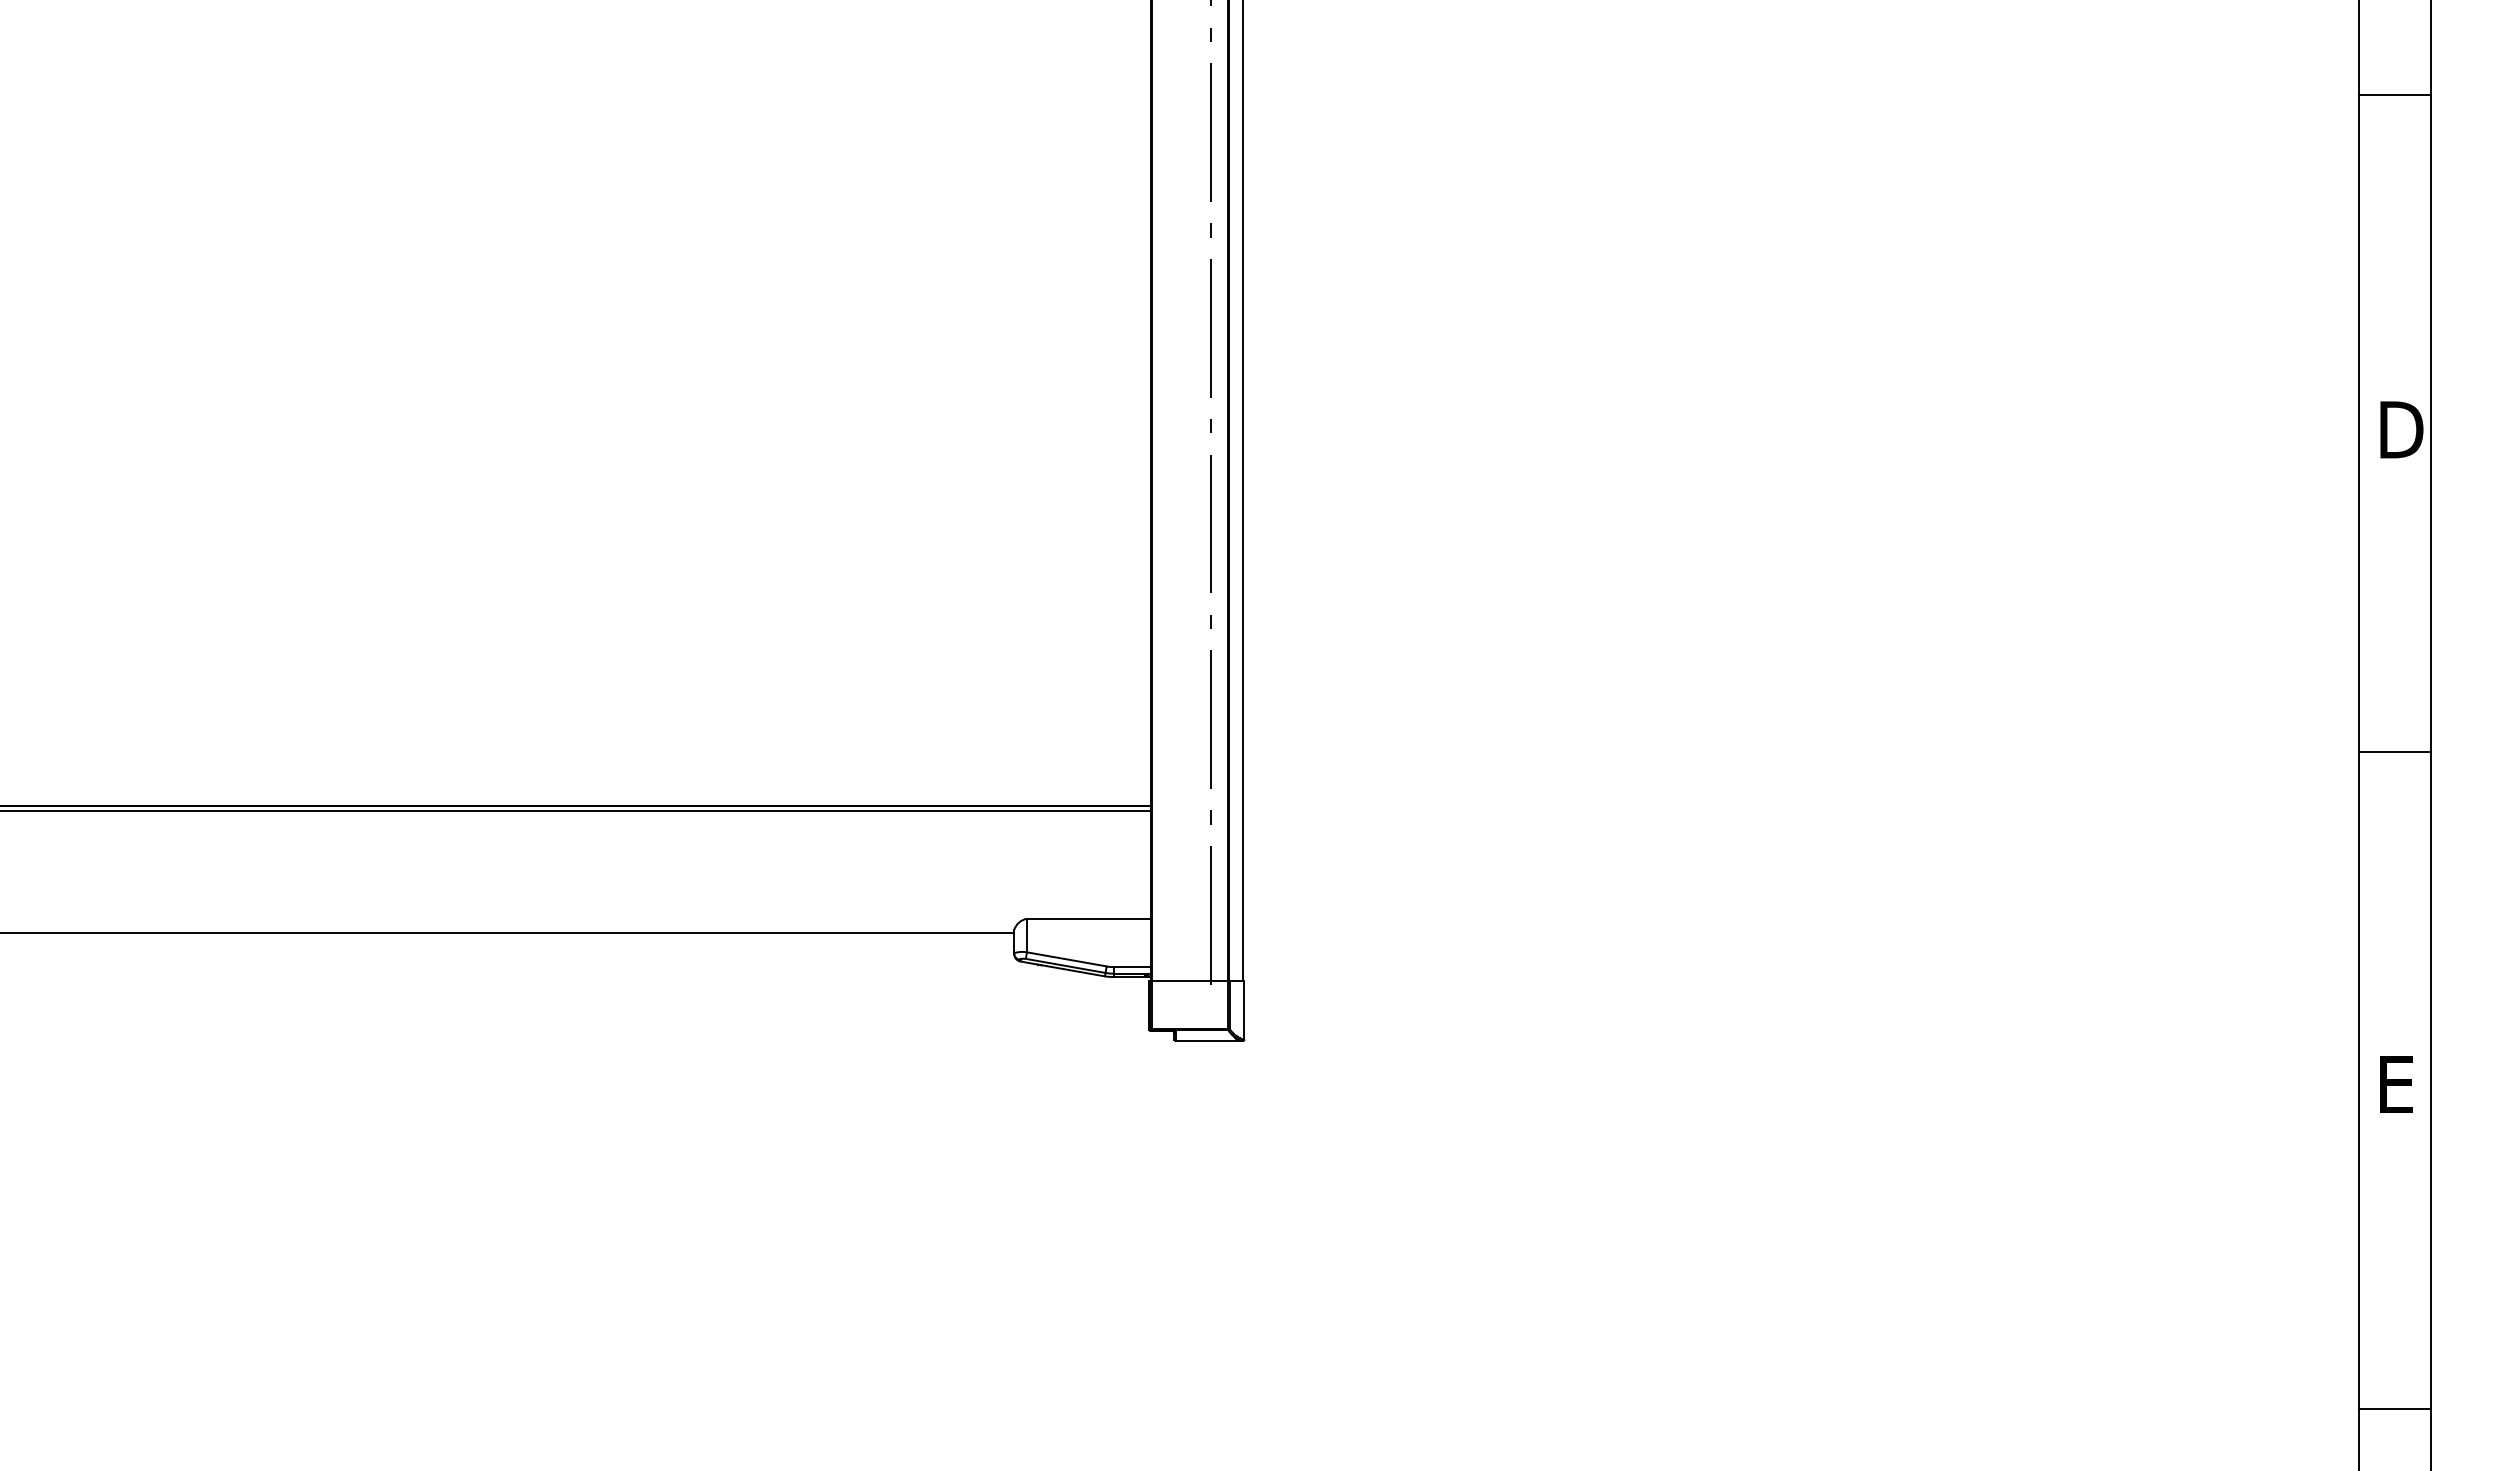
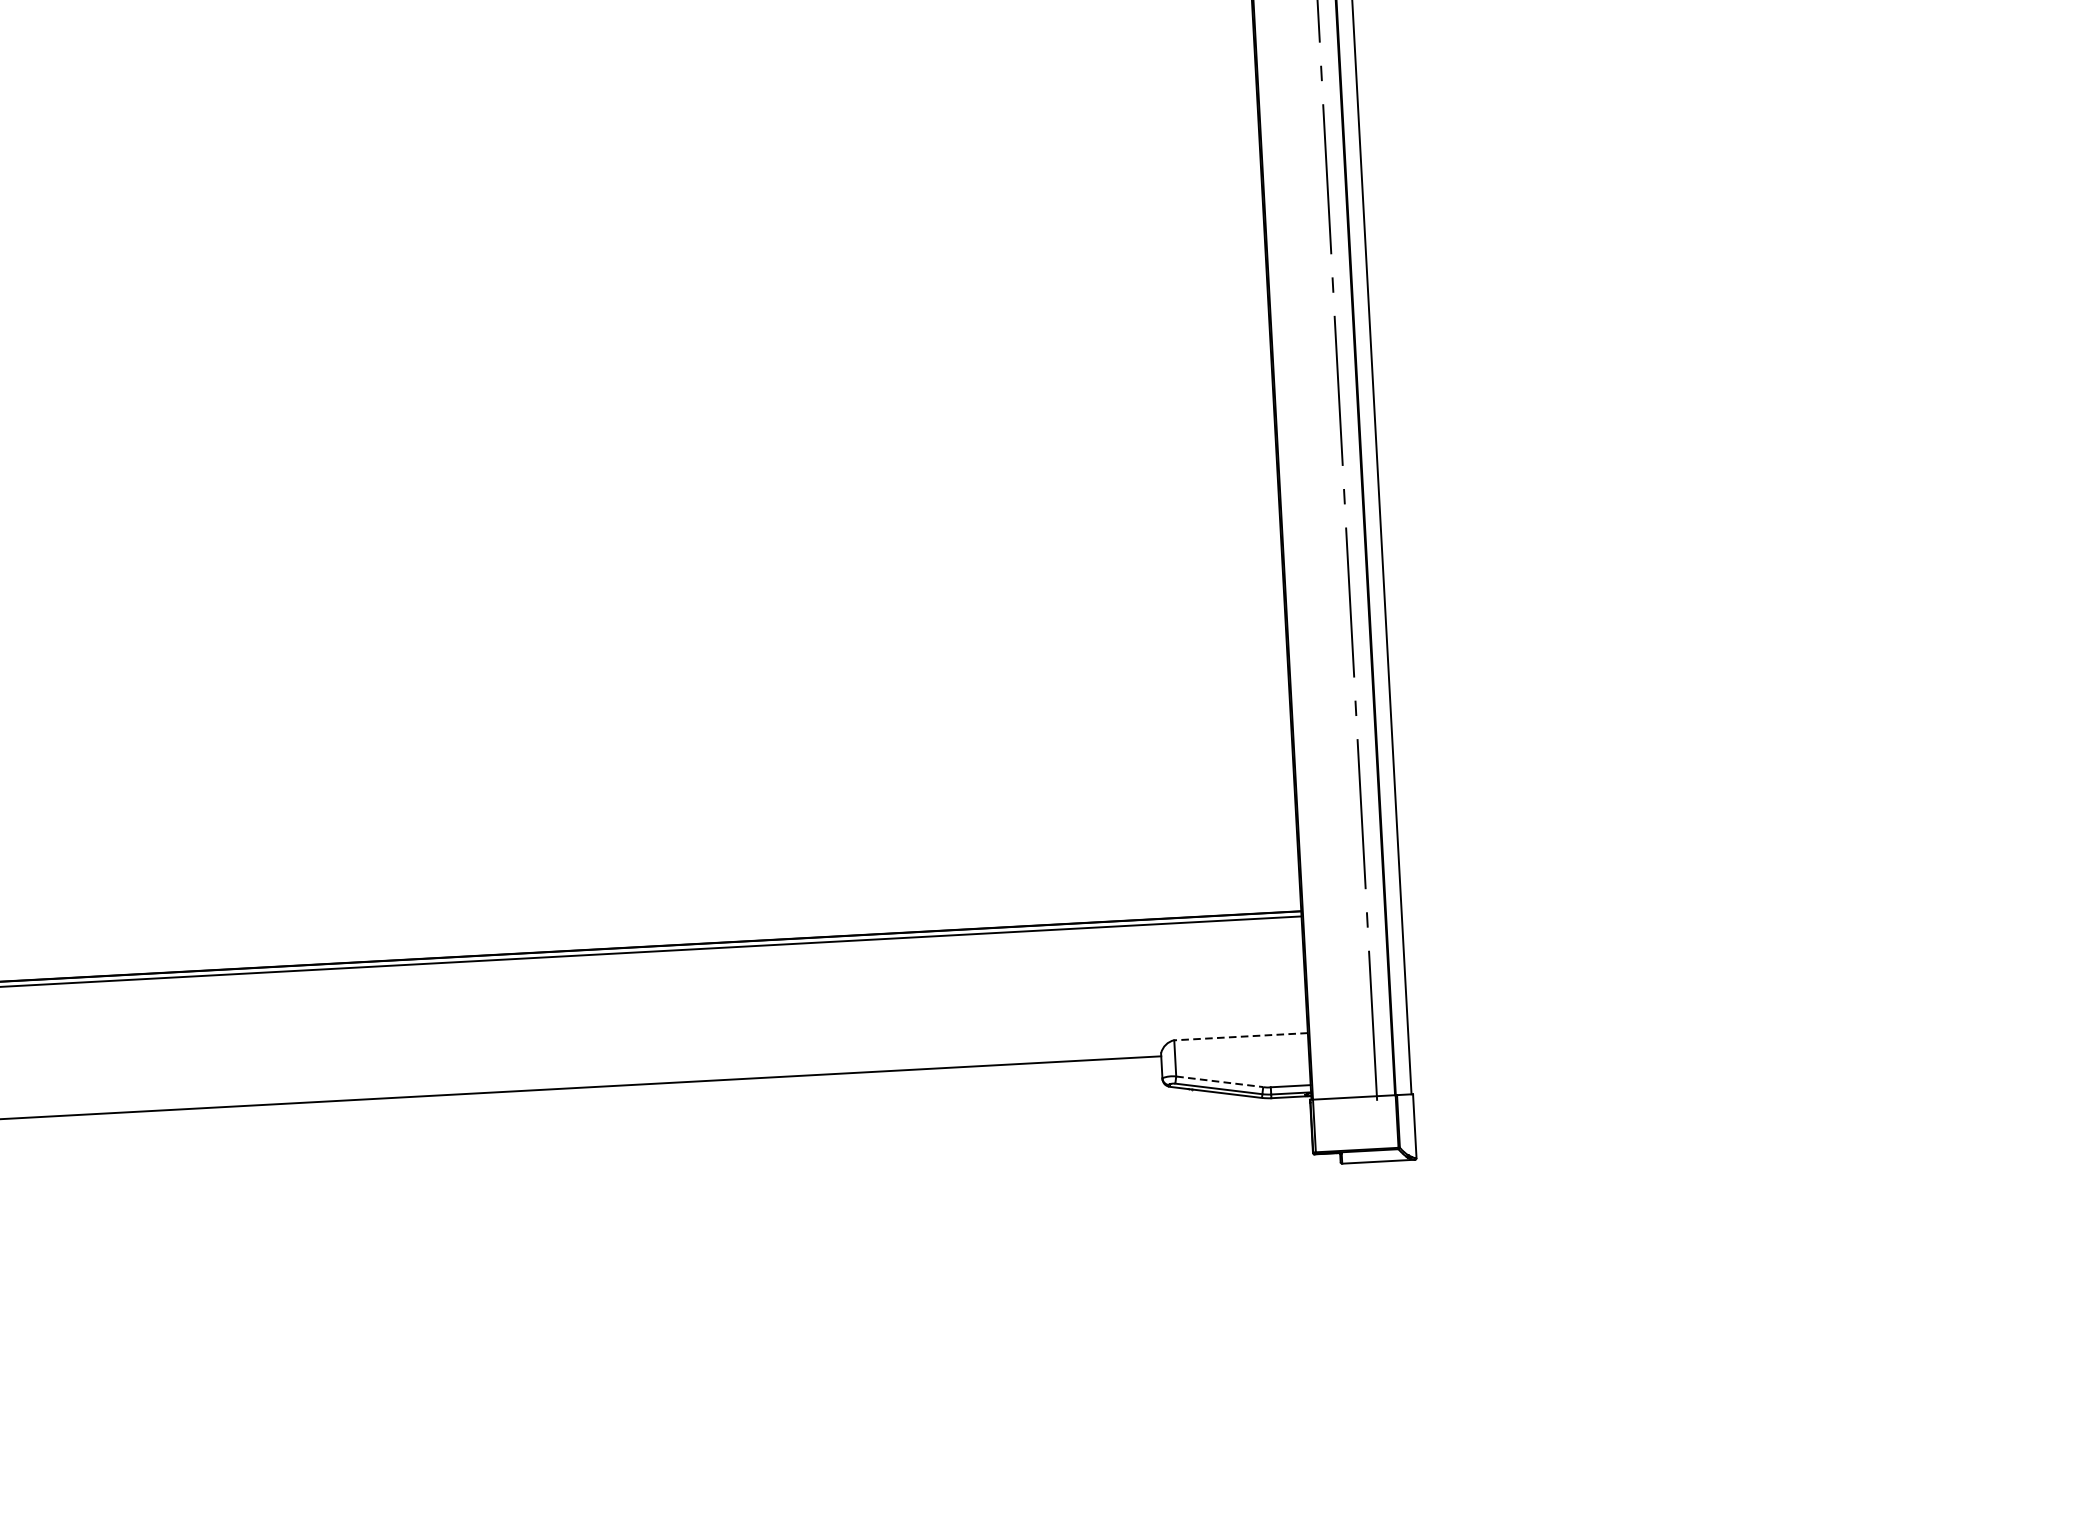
line: (1088, 918) -> (1240, 1036), solid -> dashed
line: (1067, 959) -> (1220, 1081), solid -> dashed

